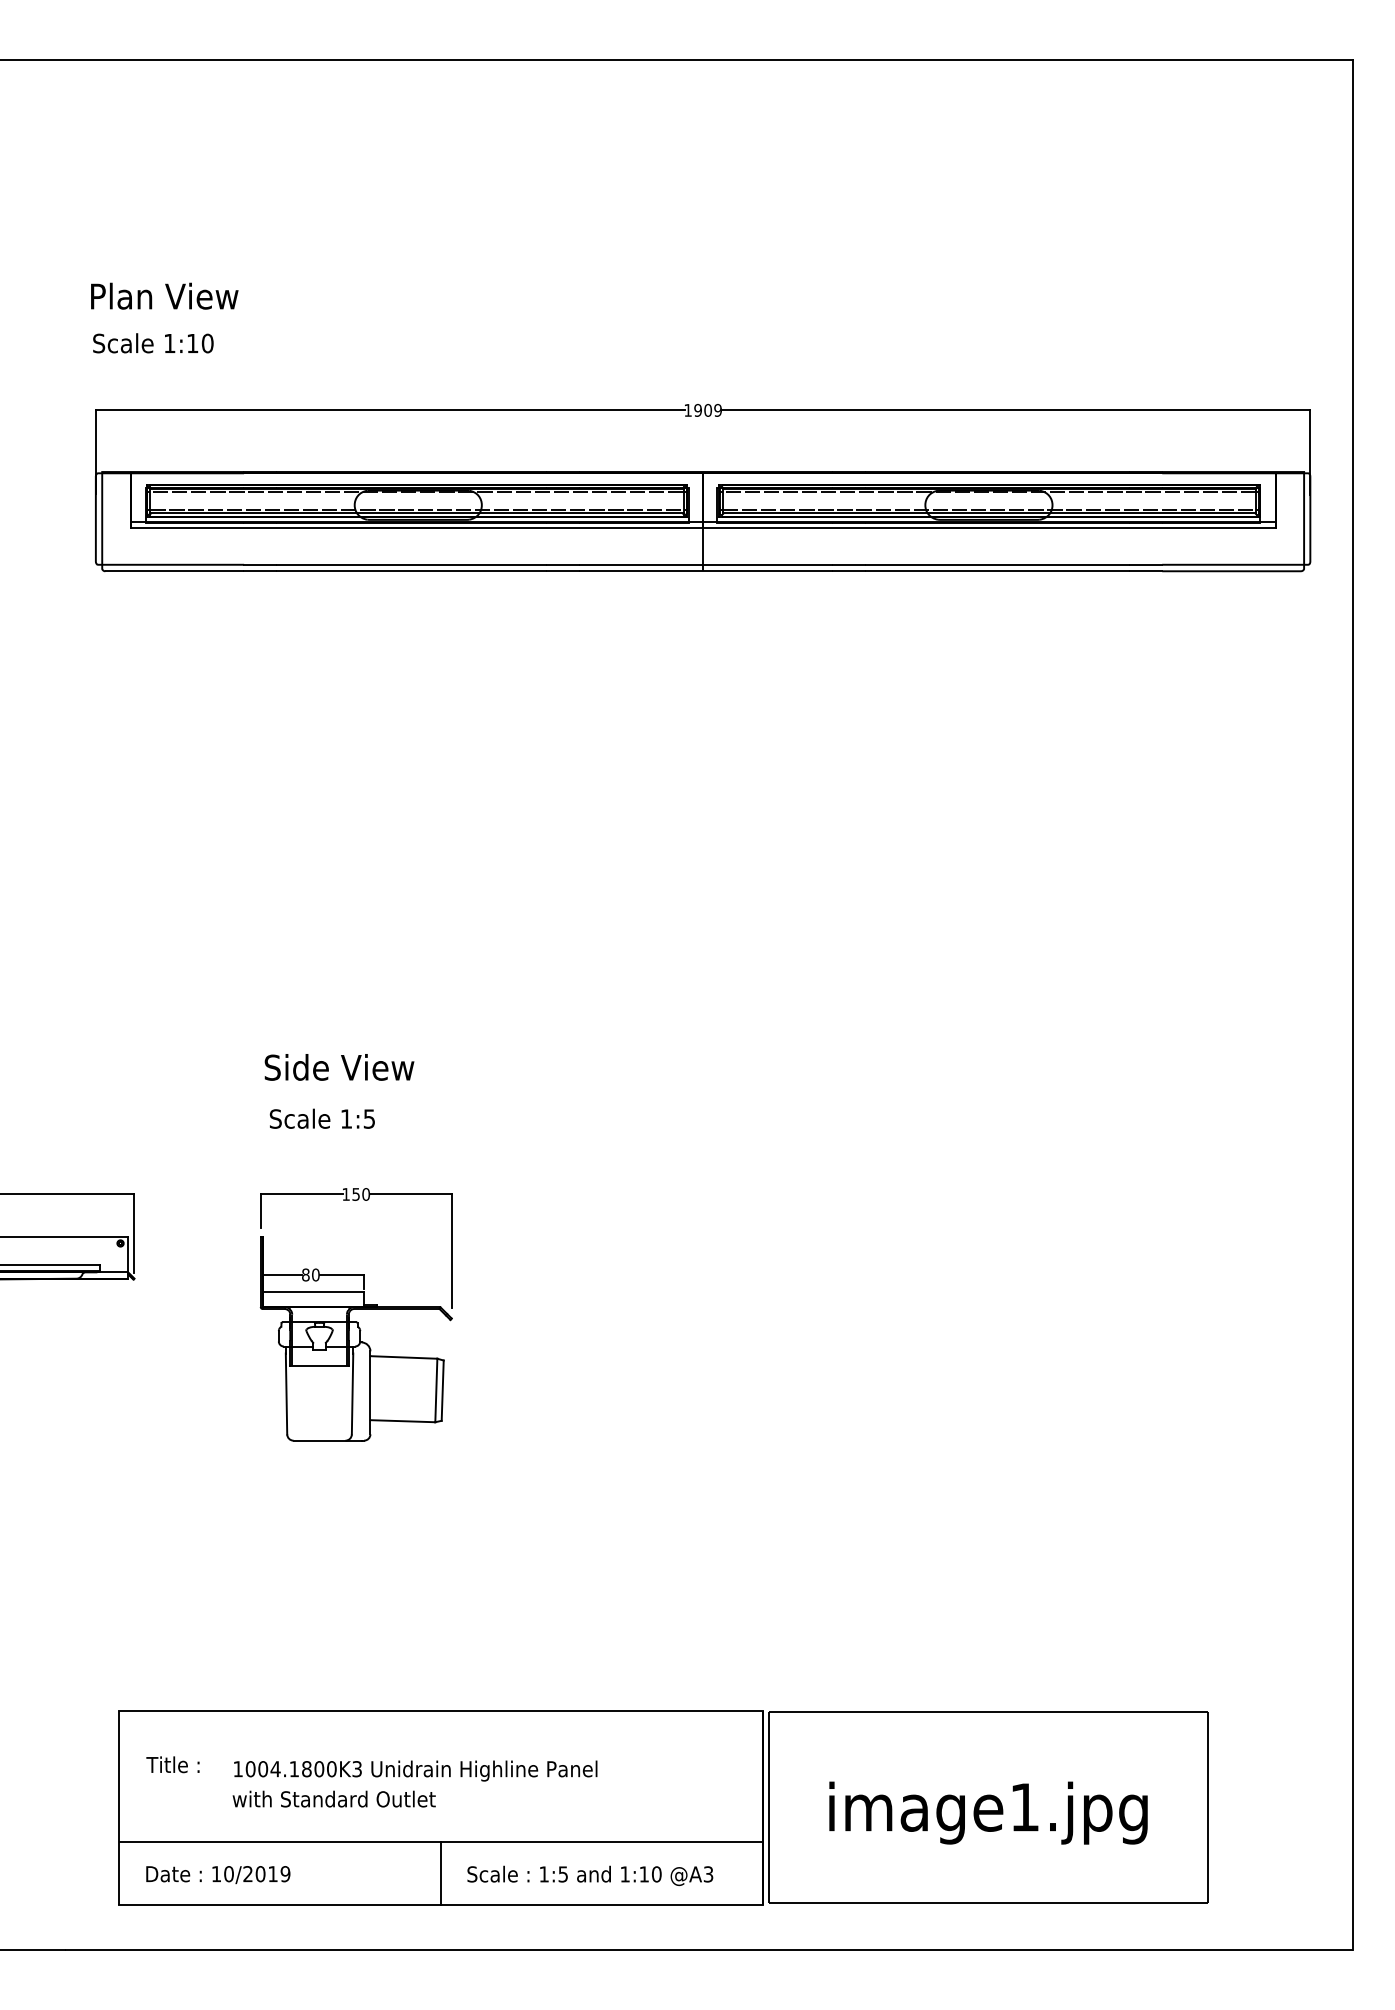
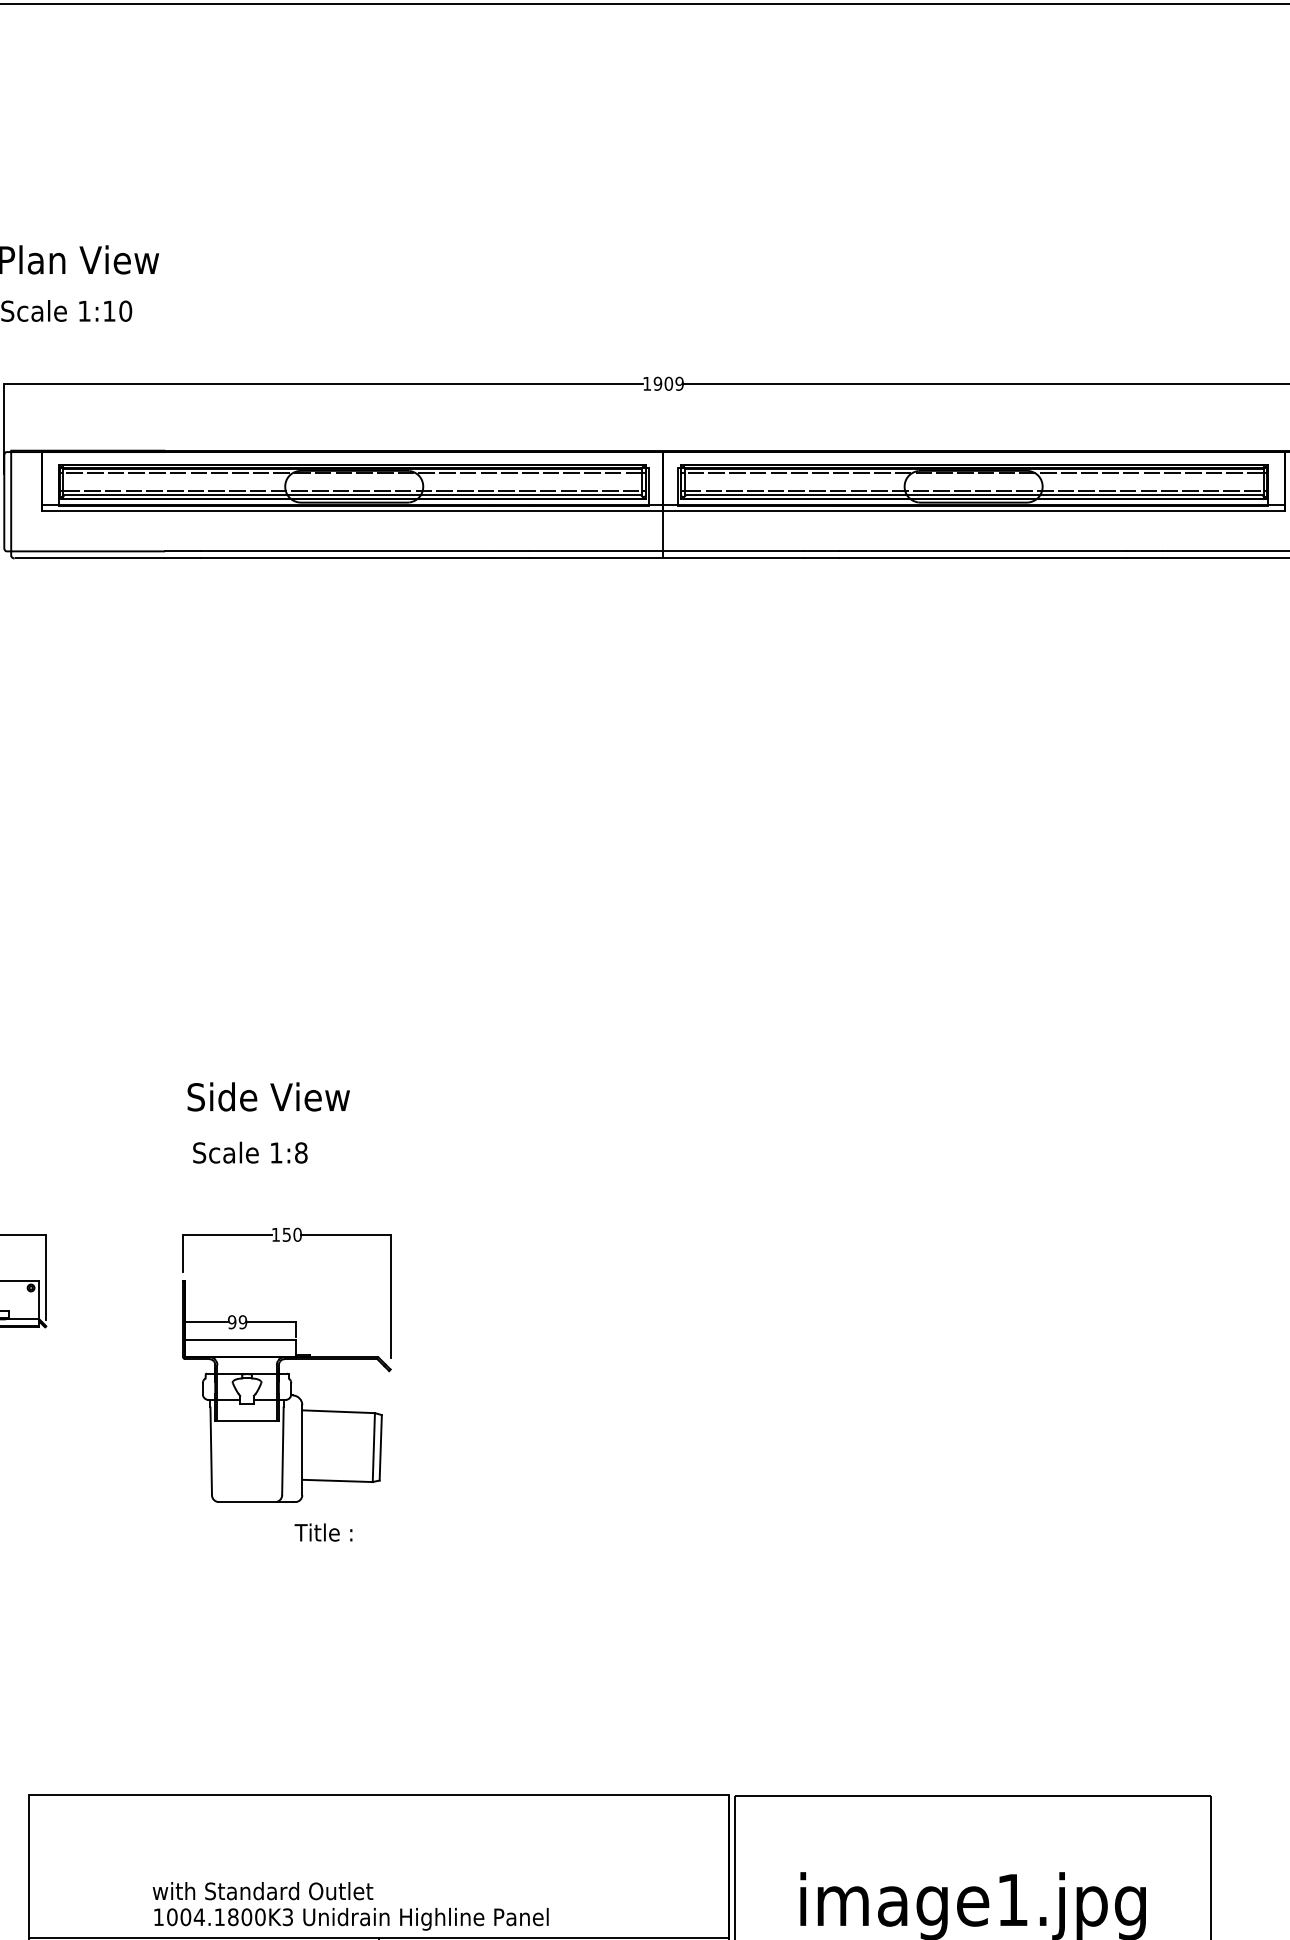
text: (369, 1118) -> (301, 1152), 1:5 -> 1:8
text: (310, 1274) -> (237, 1321), 80 -> 99
text: (172, 1764) -> (323, 1532), moved
text: (415, 1770) -> (351, 1918), moved

